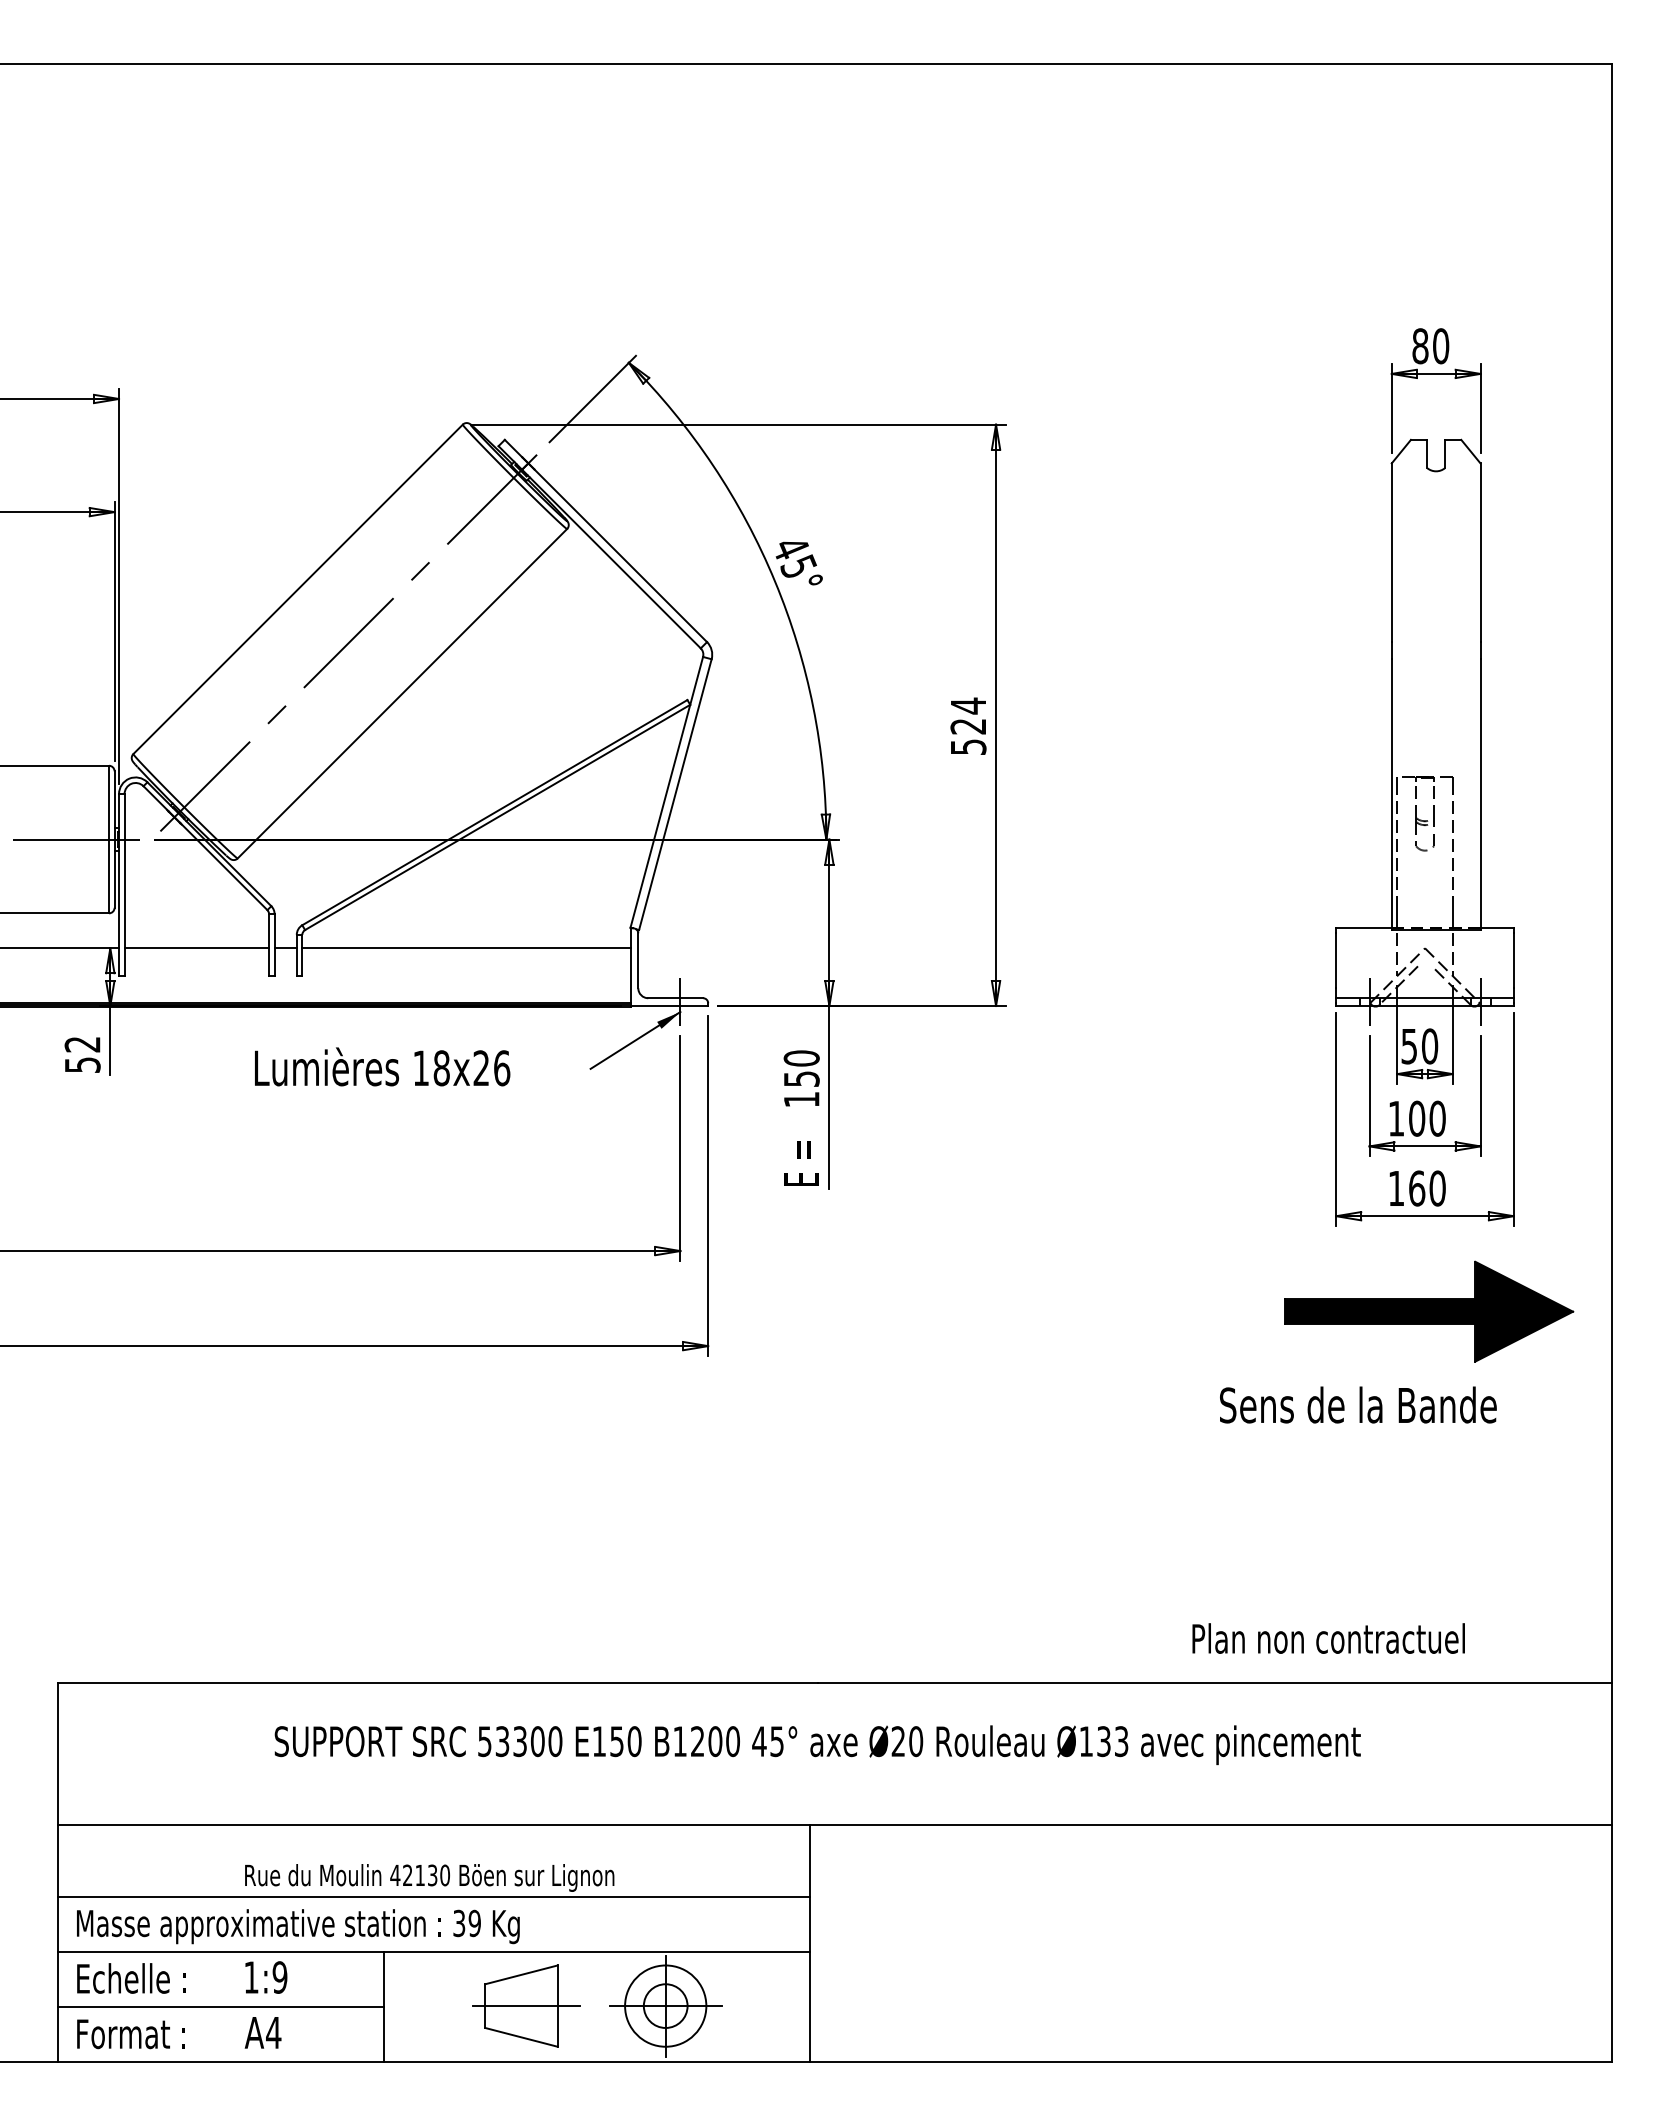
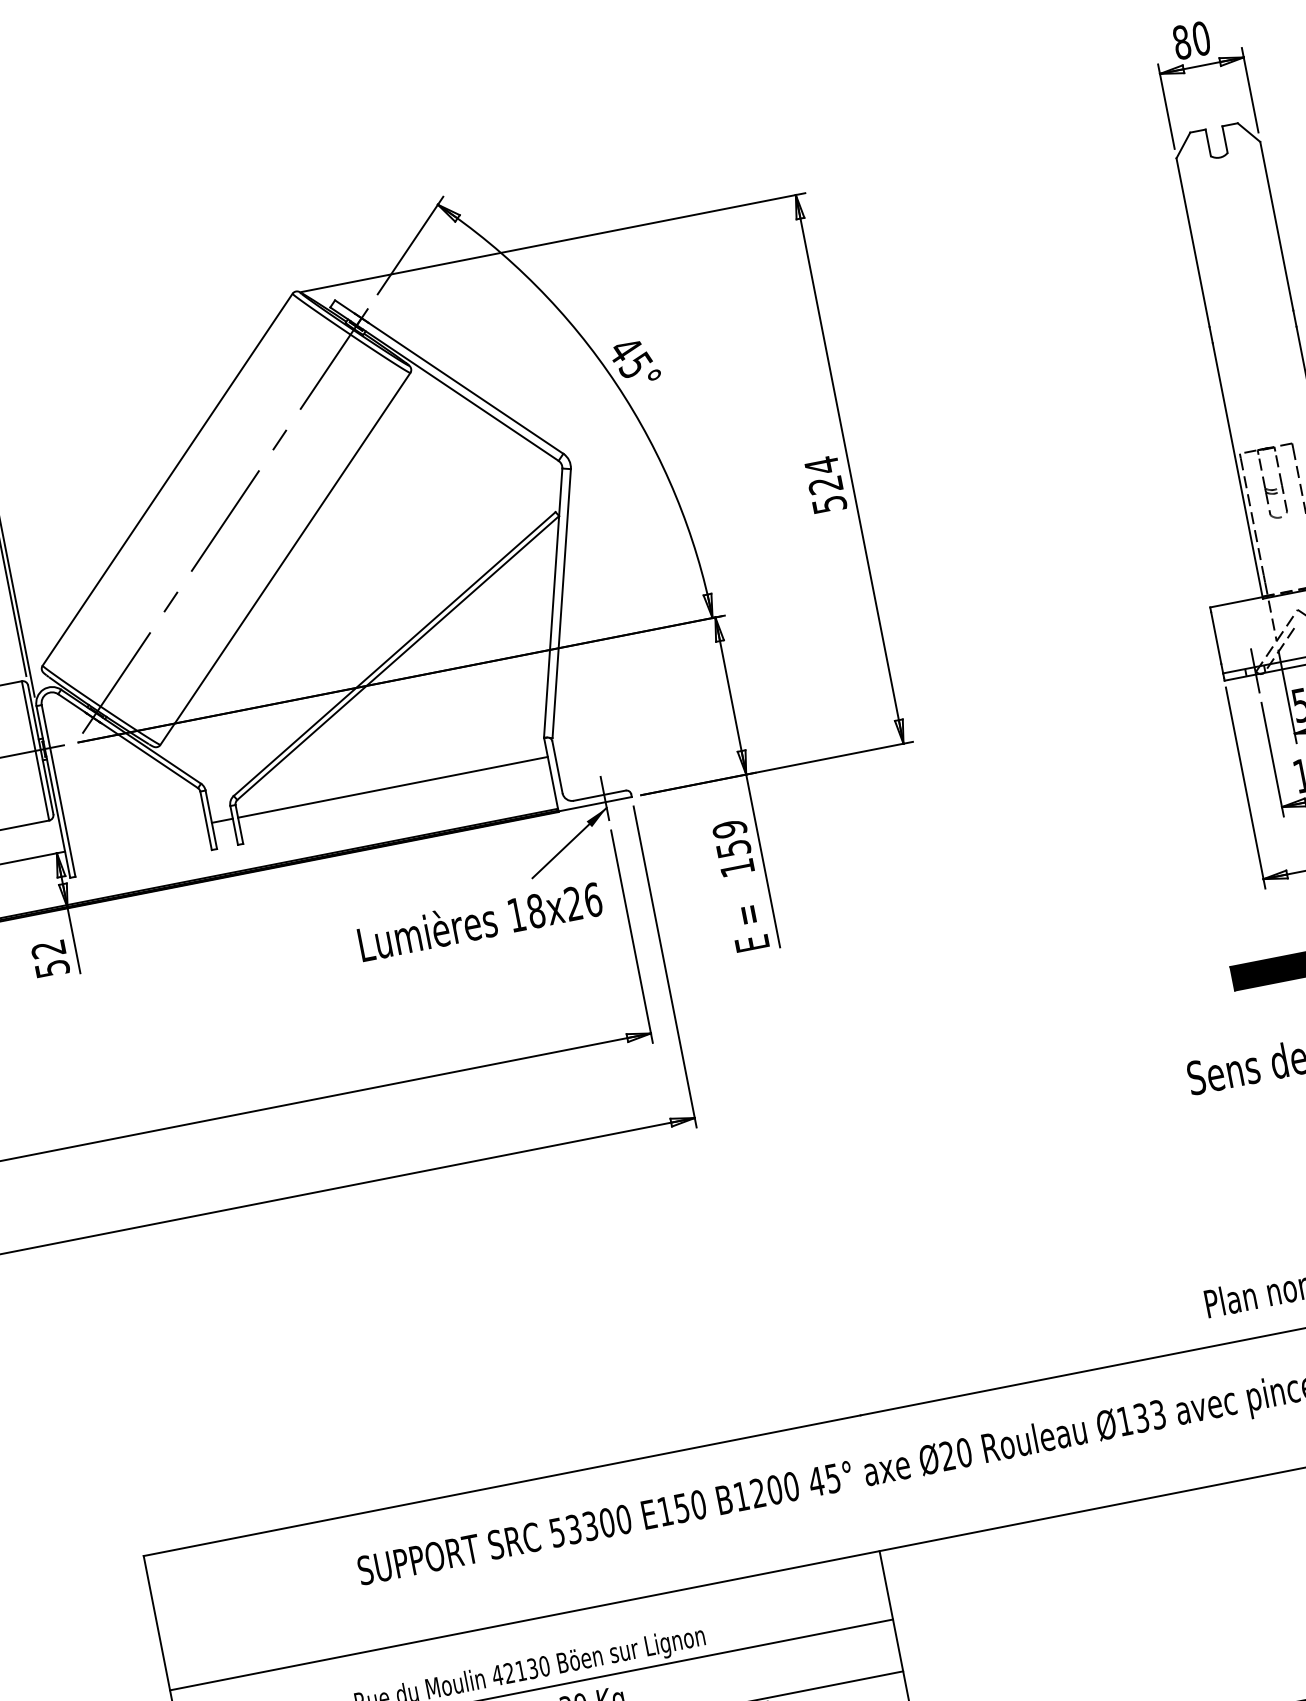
line: (196, 948) -> (138, 837), removed
text: (801, 1058) -> (729, 829), 150 -> 159
text: (382, 1066) -> (479, 920), moved

